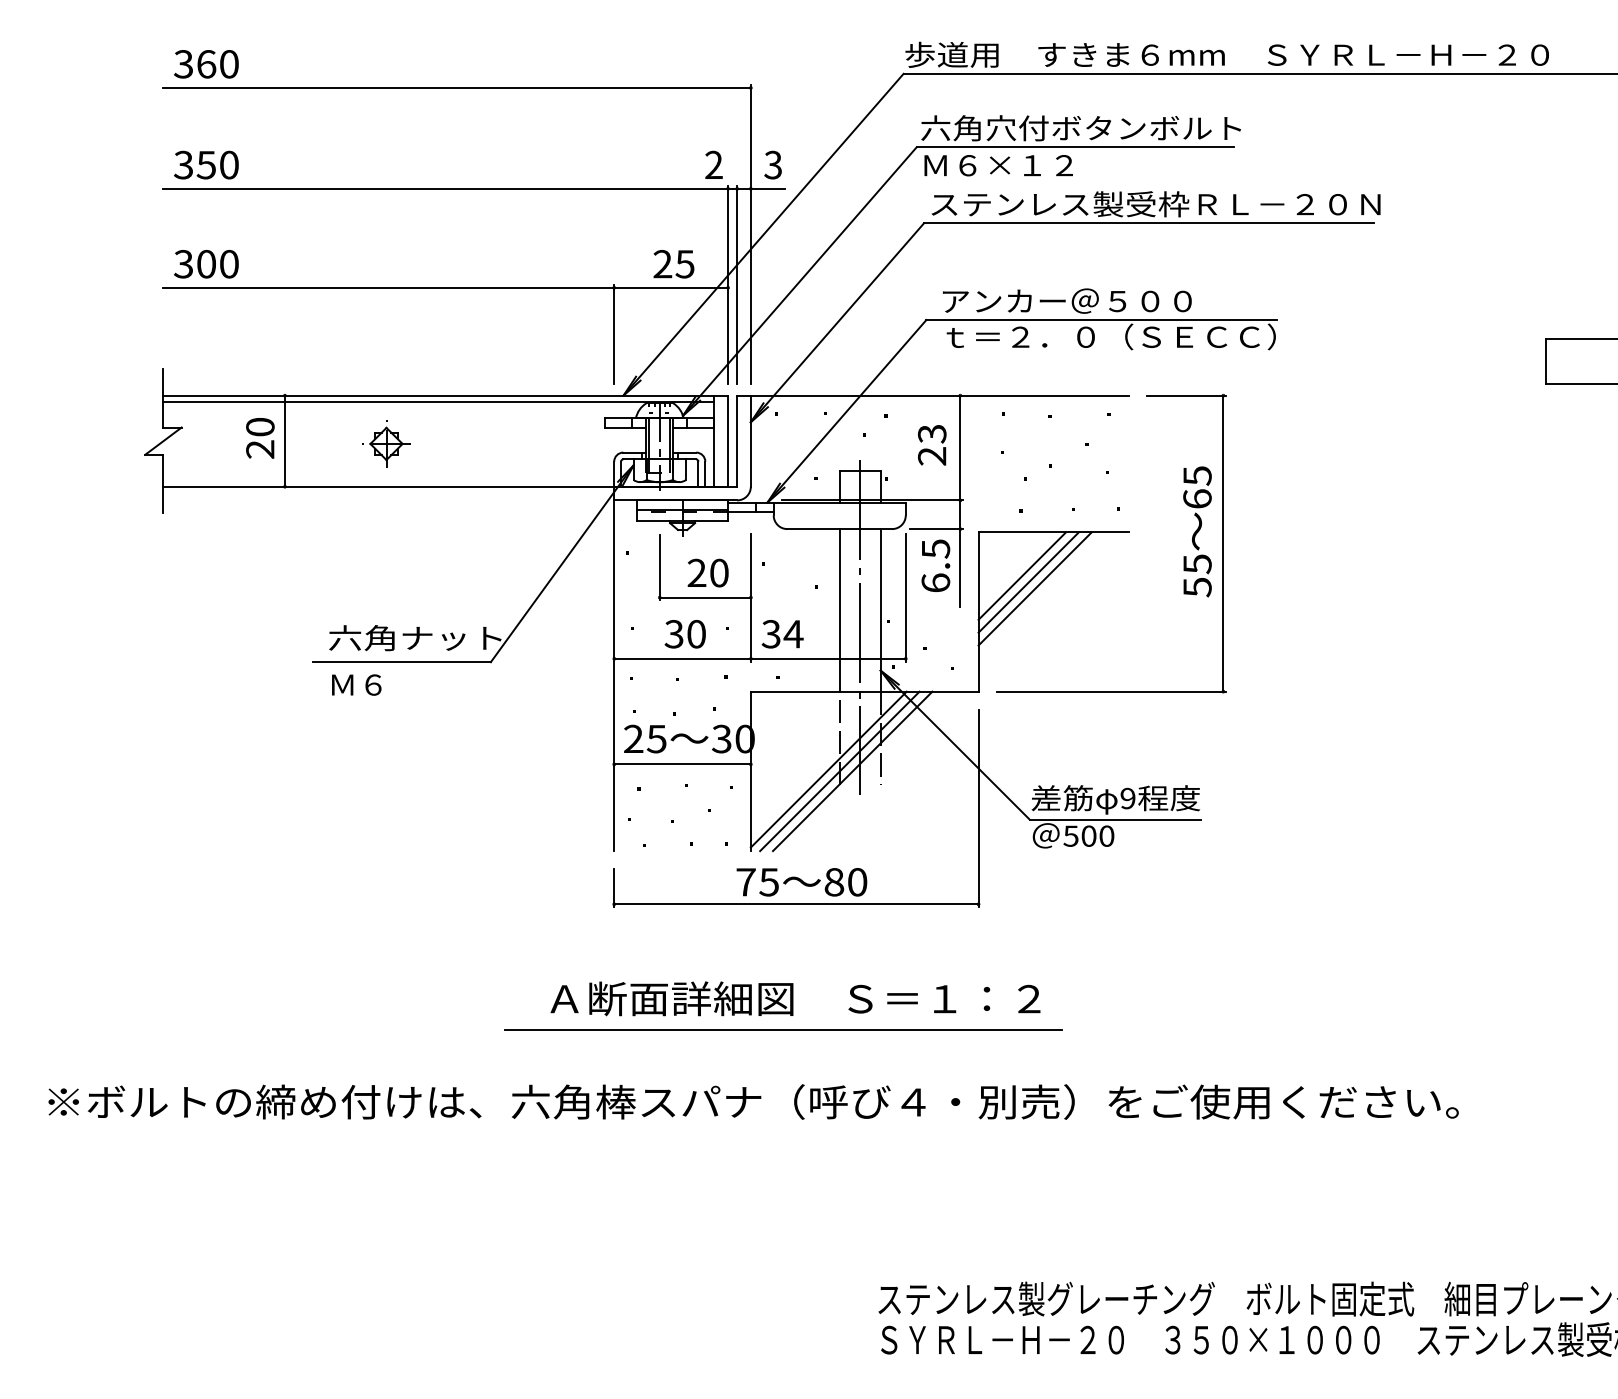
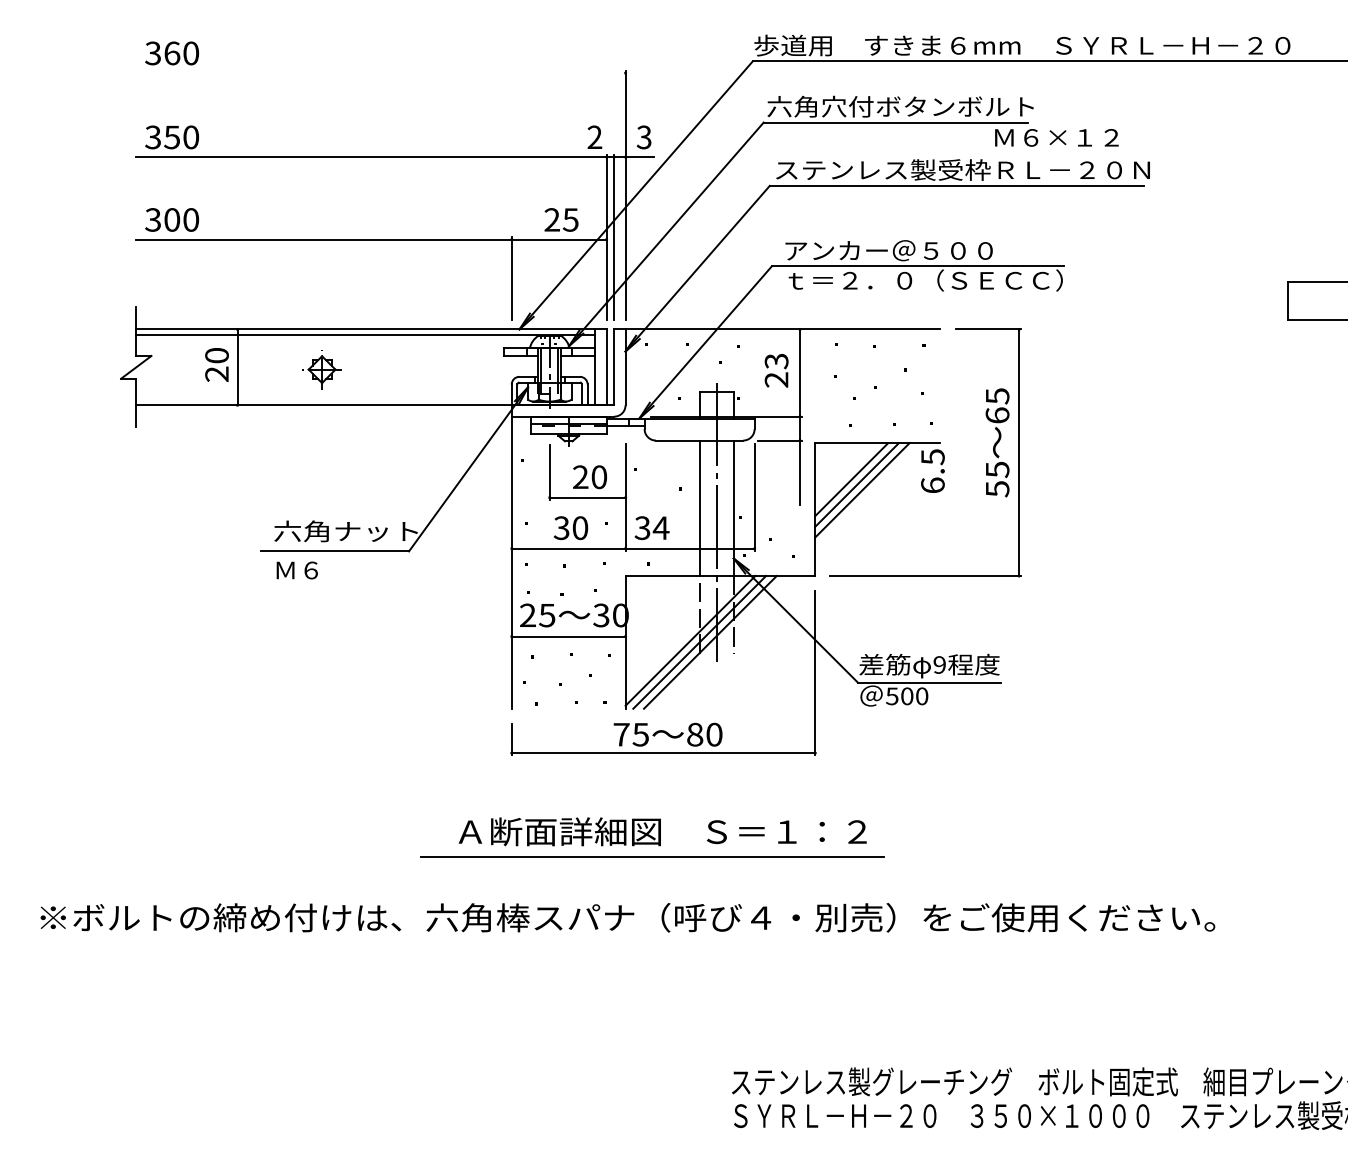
line: (456, 87) -> (380, 72), removed
text: (998, 165) -> (1056, 137), moved
text: (935, 565) -> (932, 470), moved

